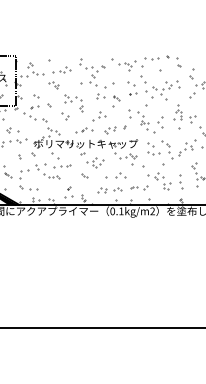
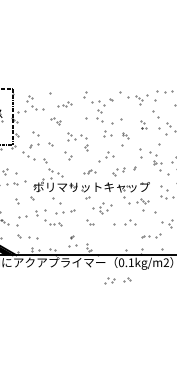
part: (61, 69) -> (64, 103), size x0.7
part: (132, 88) -> (143, 124), size x0.6
part: (84, 130) -> (89, 172), size x0.6
part: (109, 190) -> (117, 280), moved

